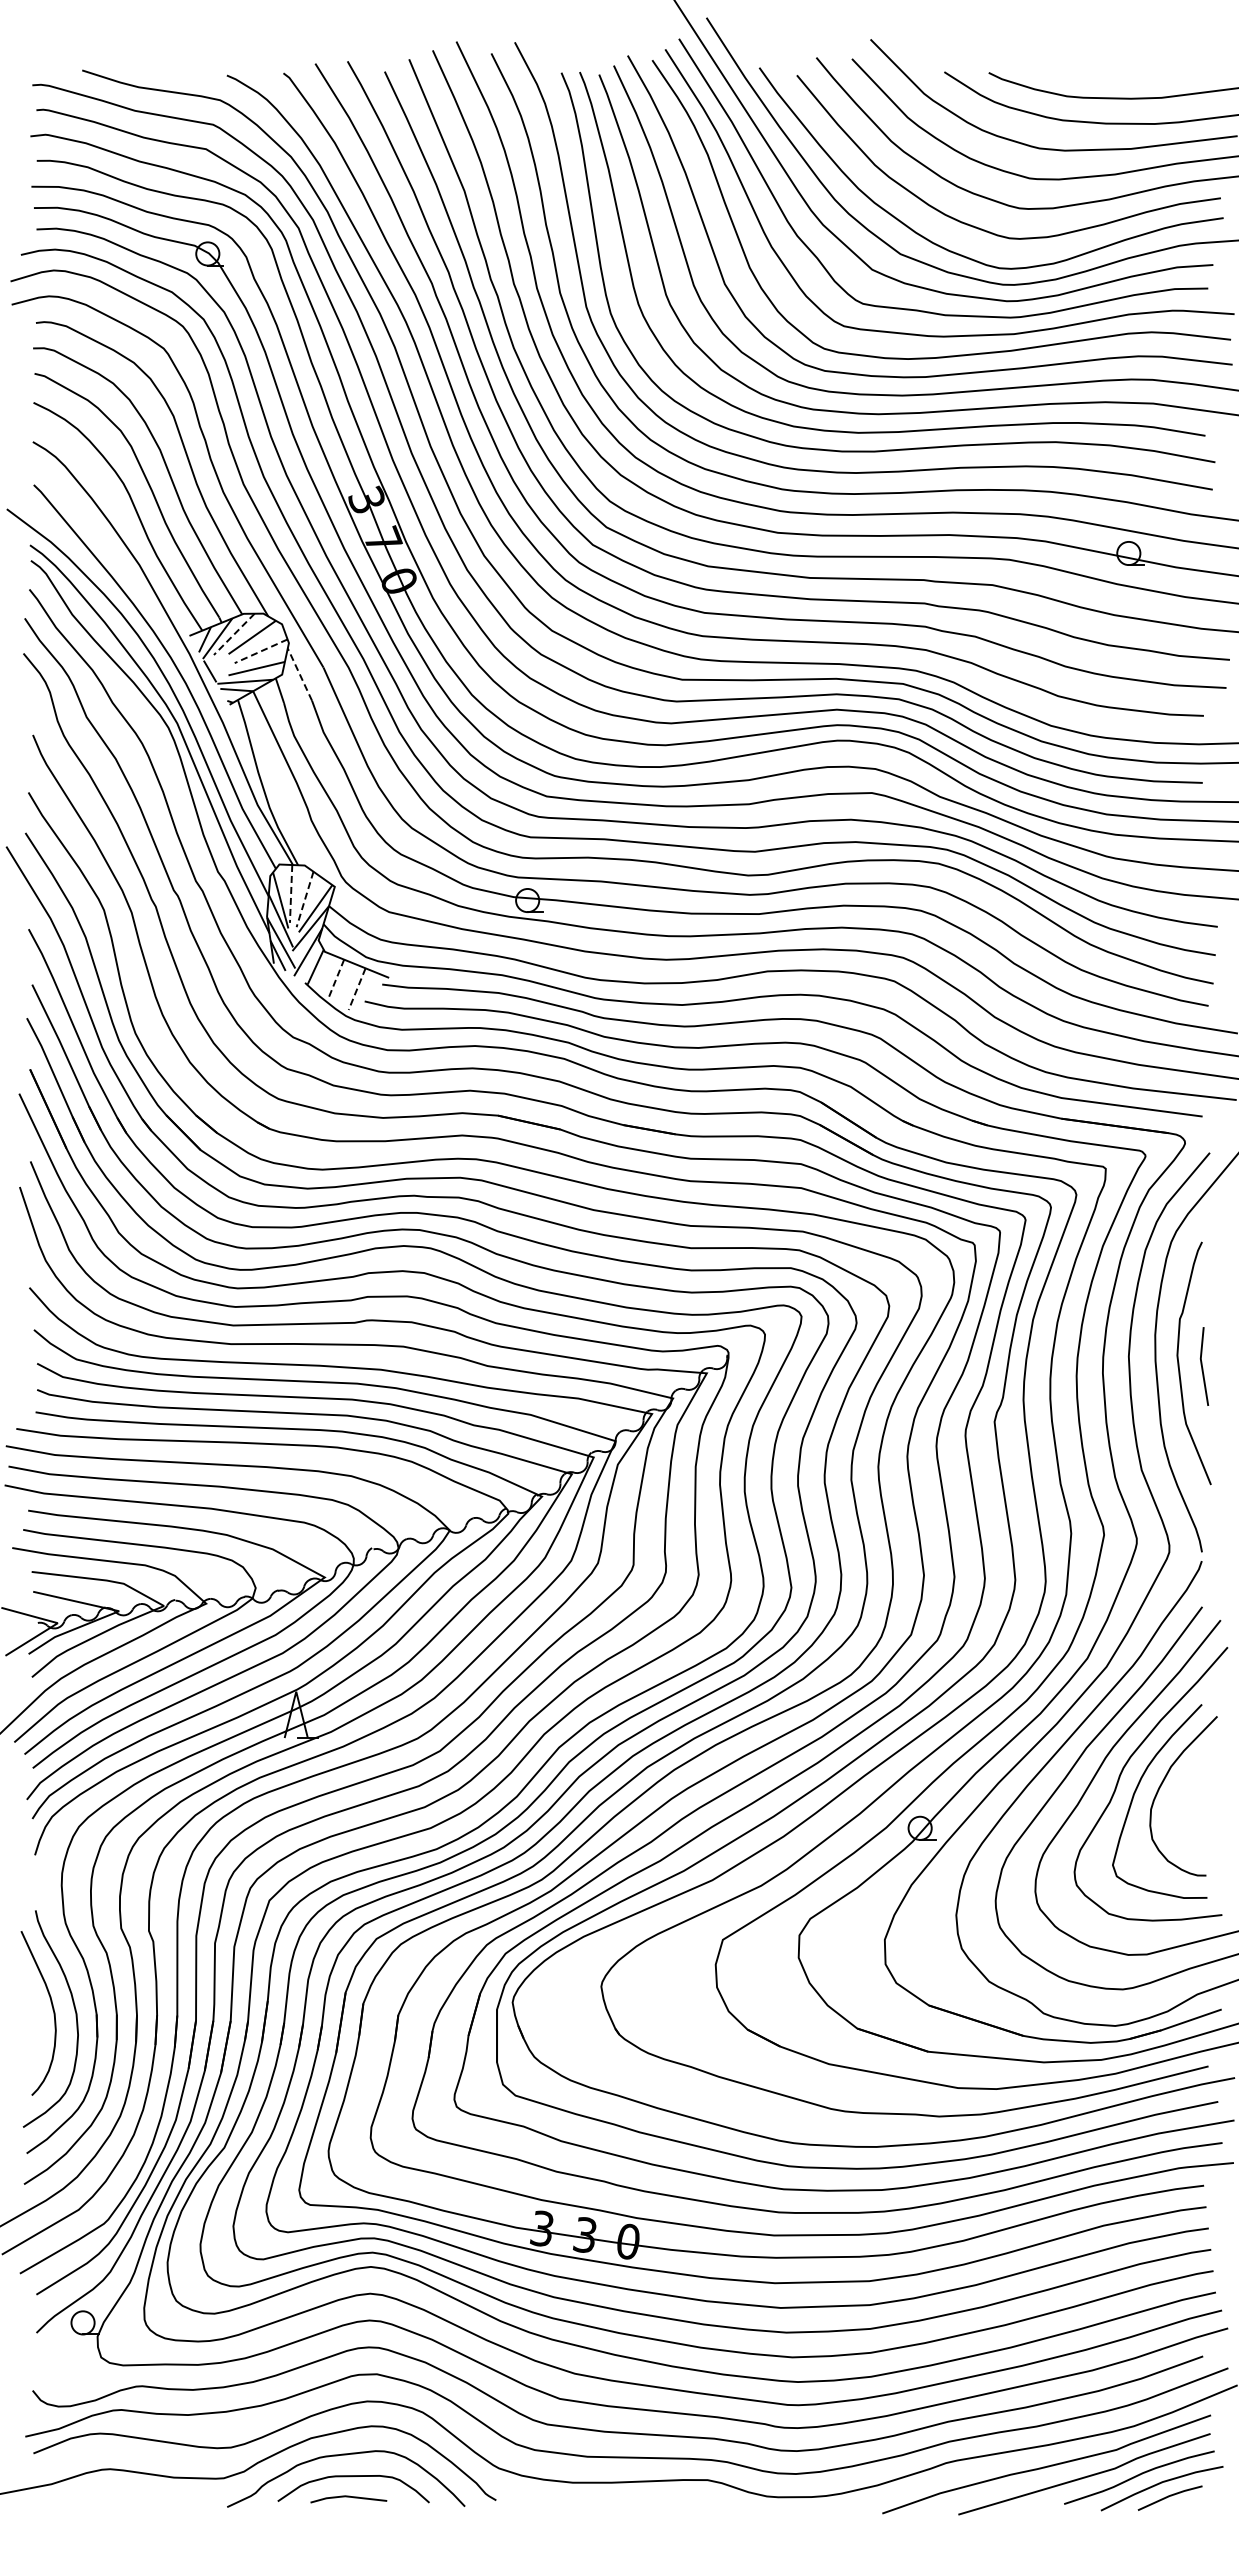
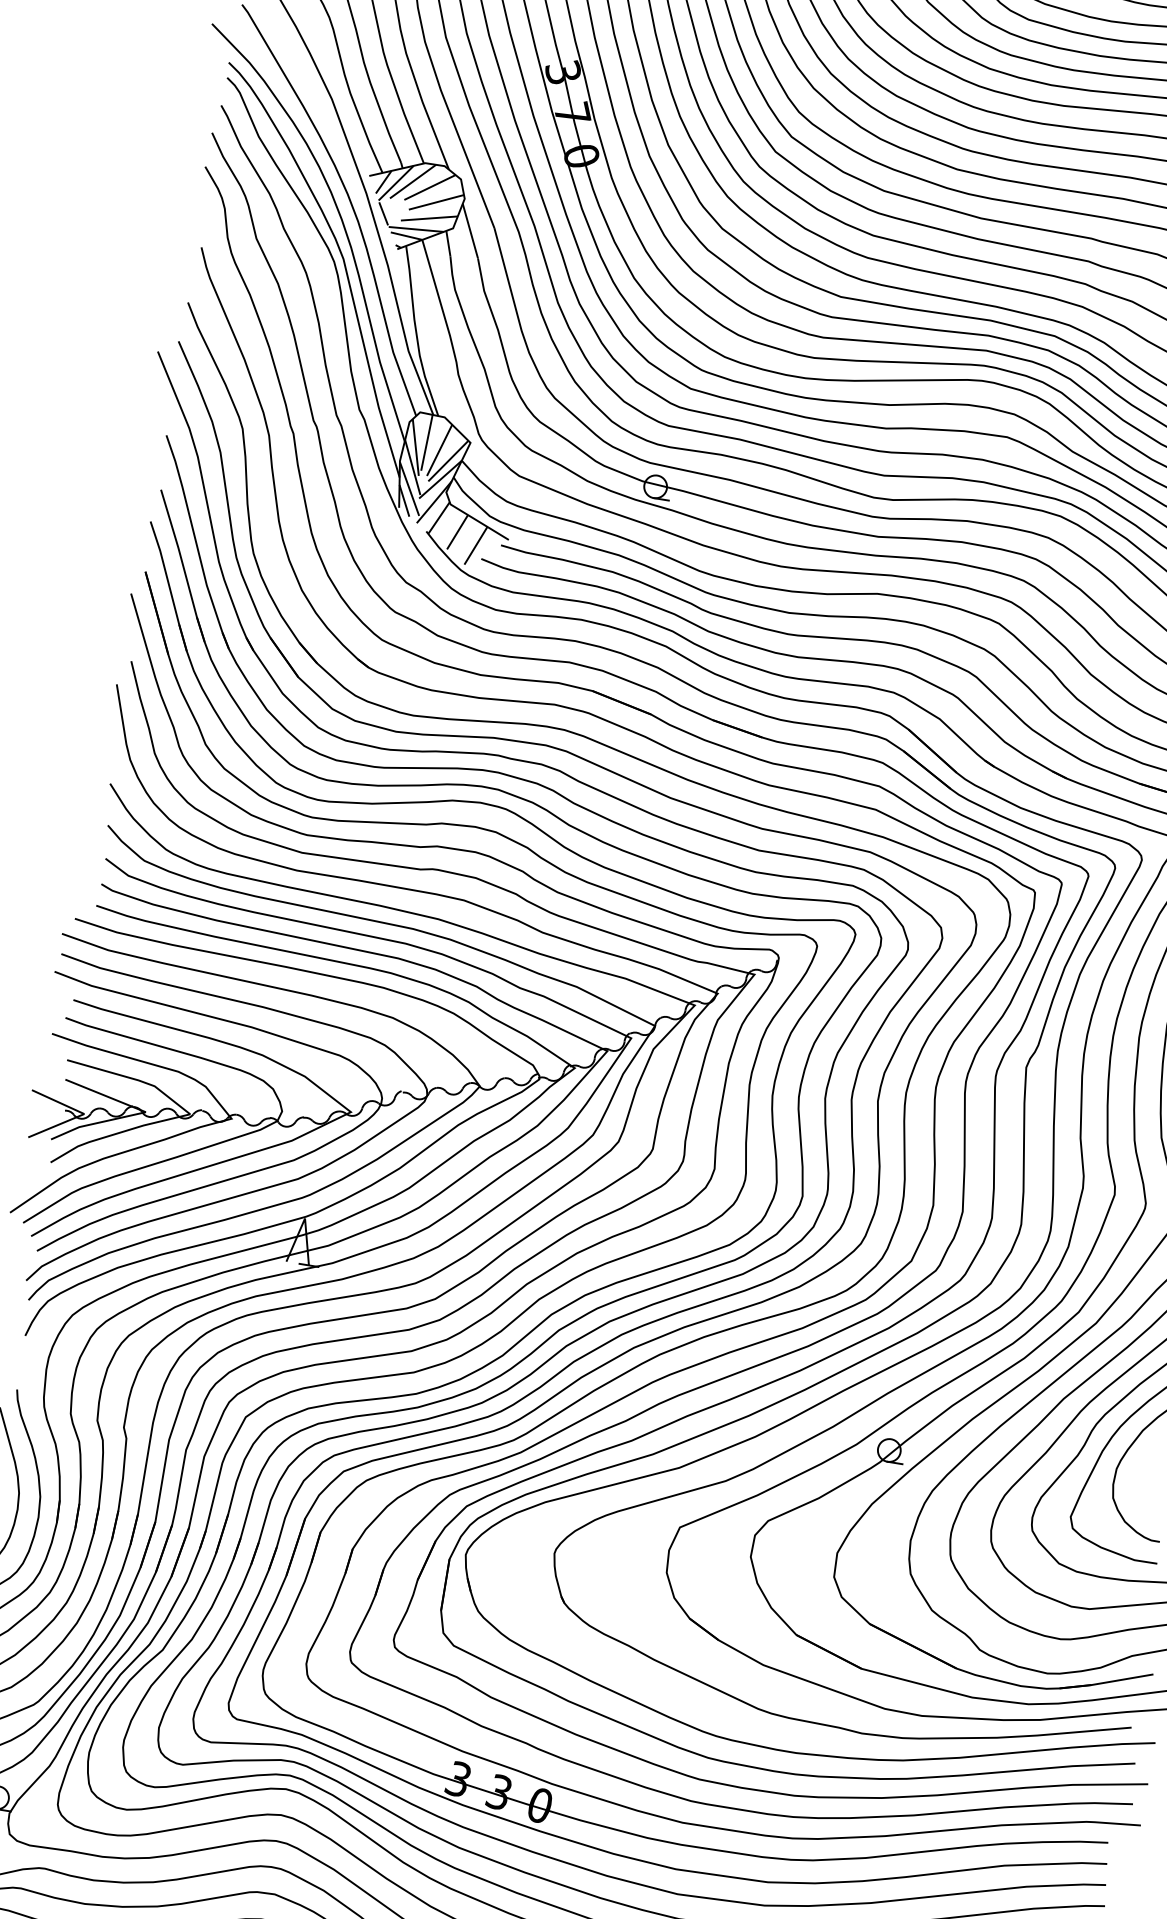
line: (234, 634) -> (413, 181), dashed -> solid
line: (260, 651) -> (435, 202), dashed -> solid
line: (299, 674) -> (469, 230), dashed -> solid
line: (291, 893) -> (427, 442), dashed -> solid
line: (305, 899) -> (440, 450), dashed -> solid
line: (336, 979) -> (457, 533), dashed -> solid
line: (356, 989) -> (475, 546), dashed -> solid

